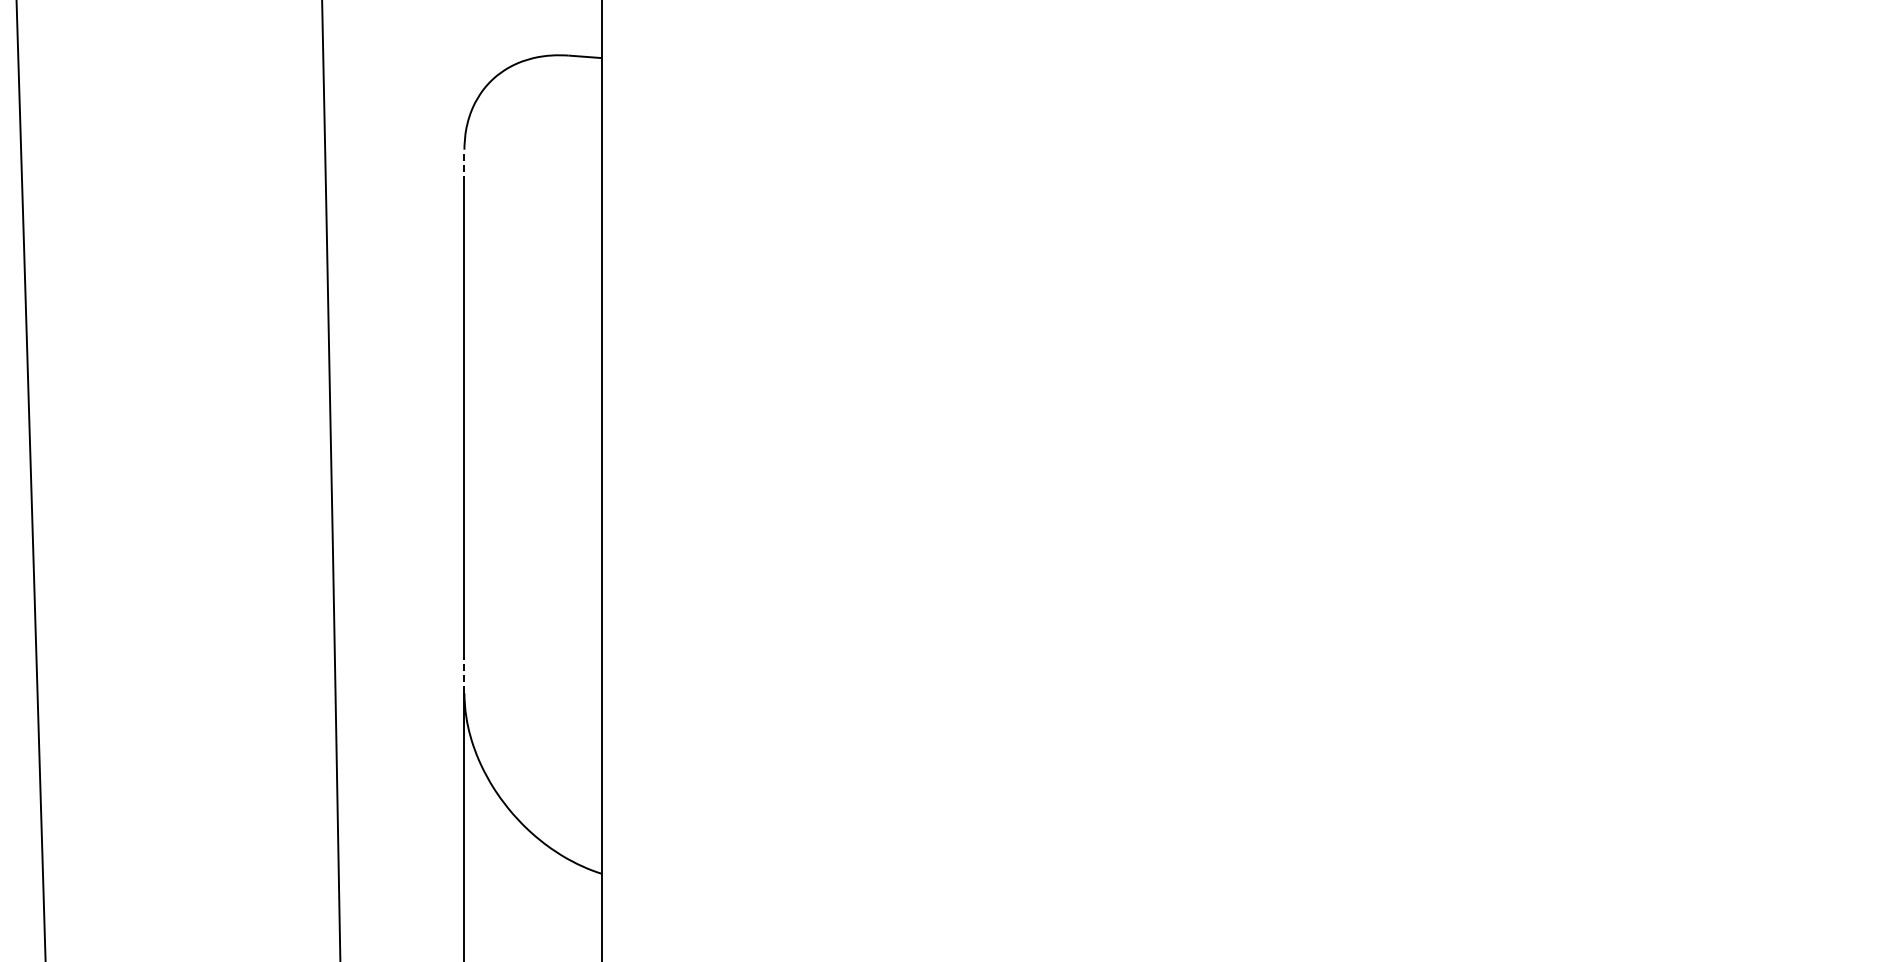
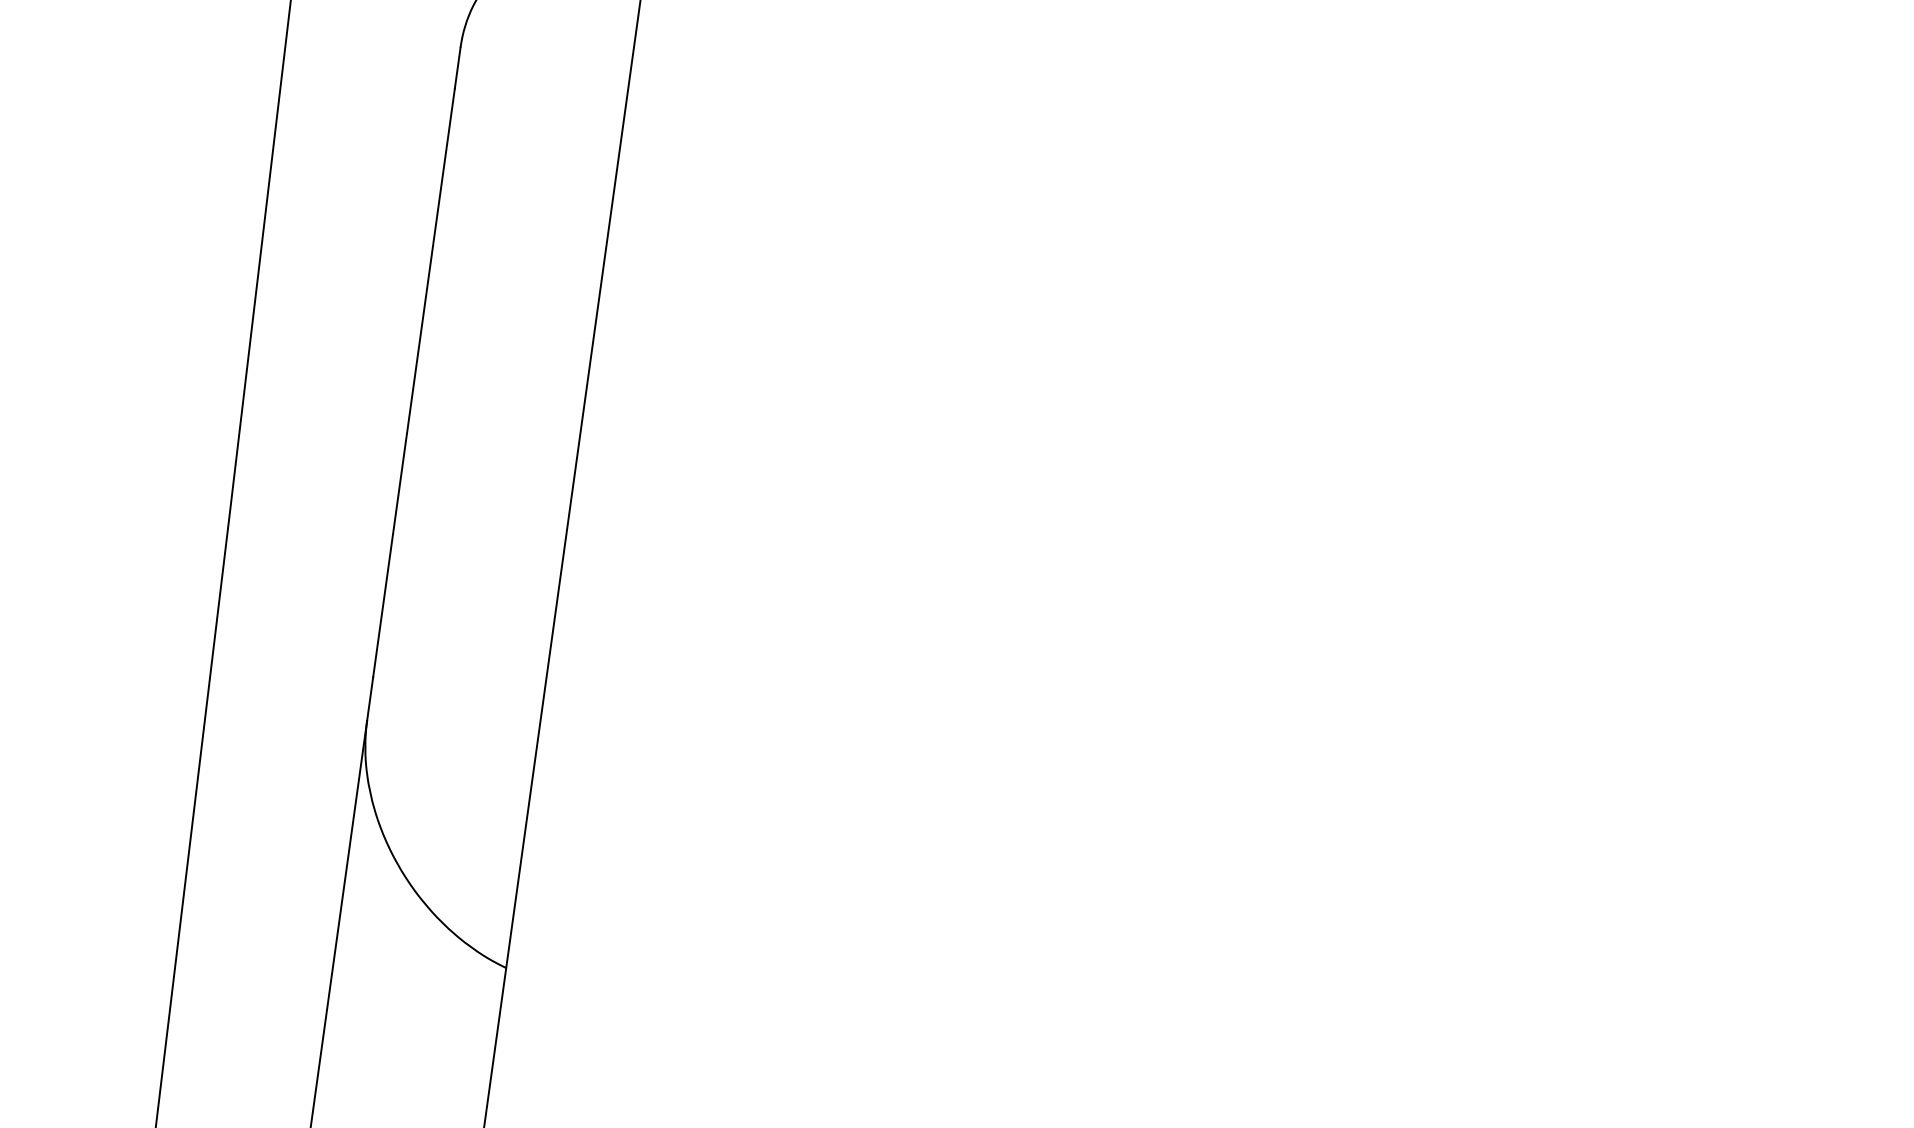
line: (464, 165) -> (457, 67), dashed -> solid
line: (464, 675) -> (370, 698), dashed -> solid

